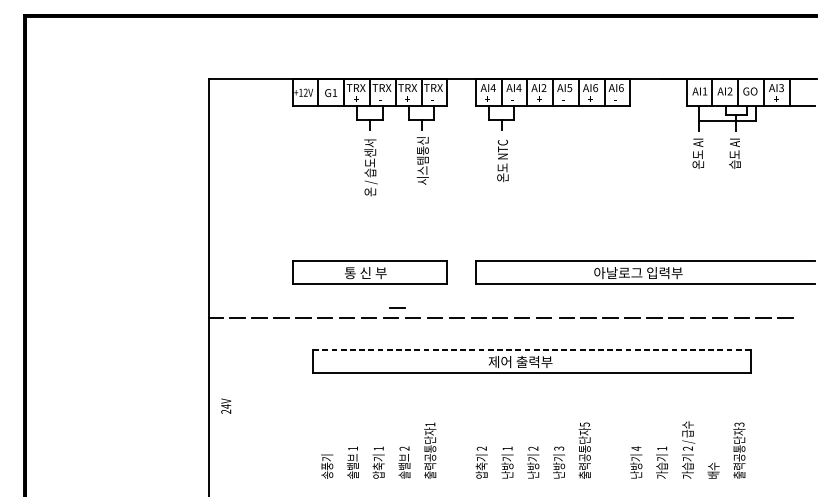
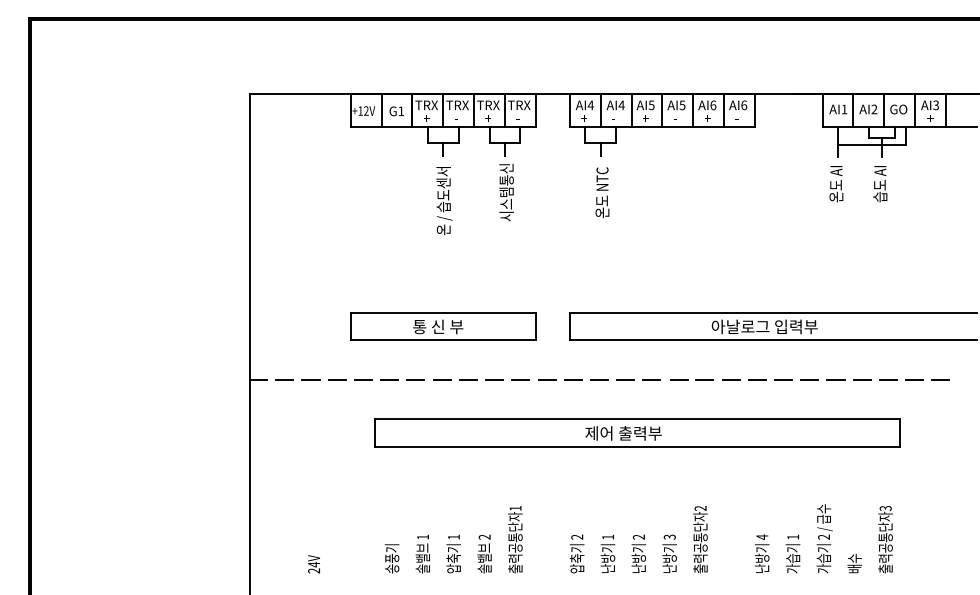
text: (543, 88) -> (651, 105), AI2 -> AI5
line: (397, 306) -> (476, 367), removed
line: (533, 350) -> (638, 419), dashed -> solid
text: (225, 406) -> (313, 564), moved
text: (584, 424) -> (700, 508), 5 -> 2

